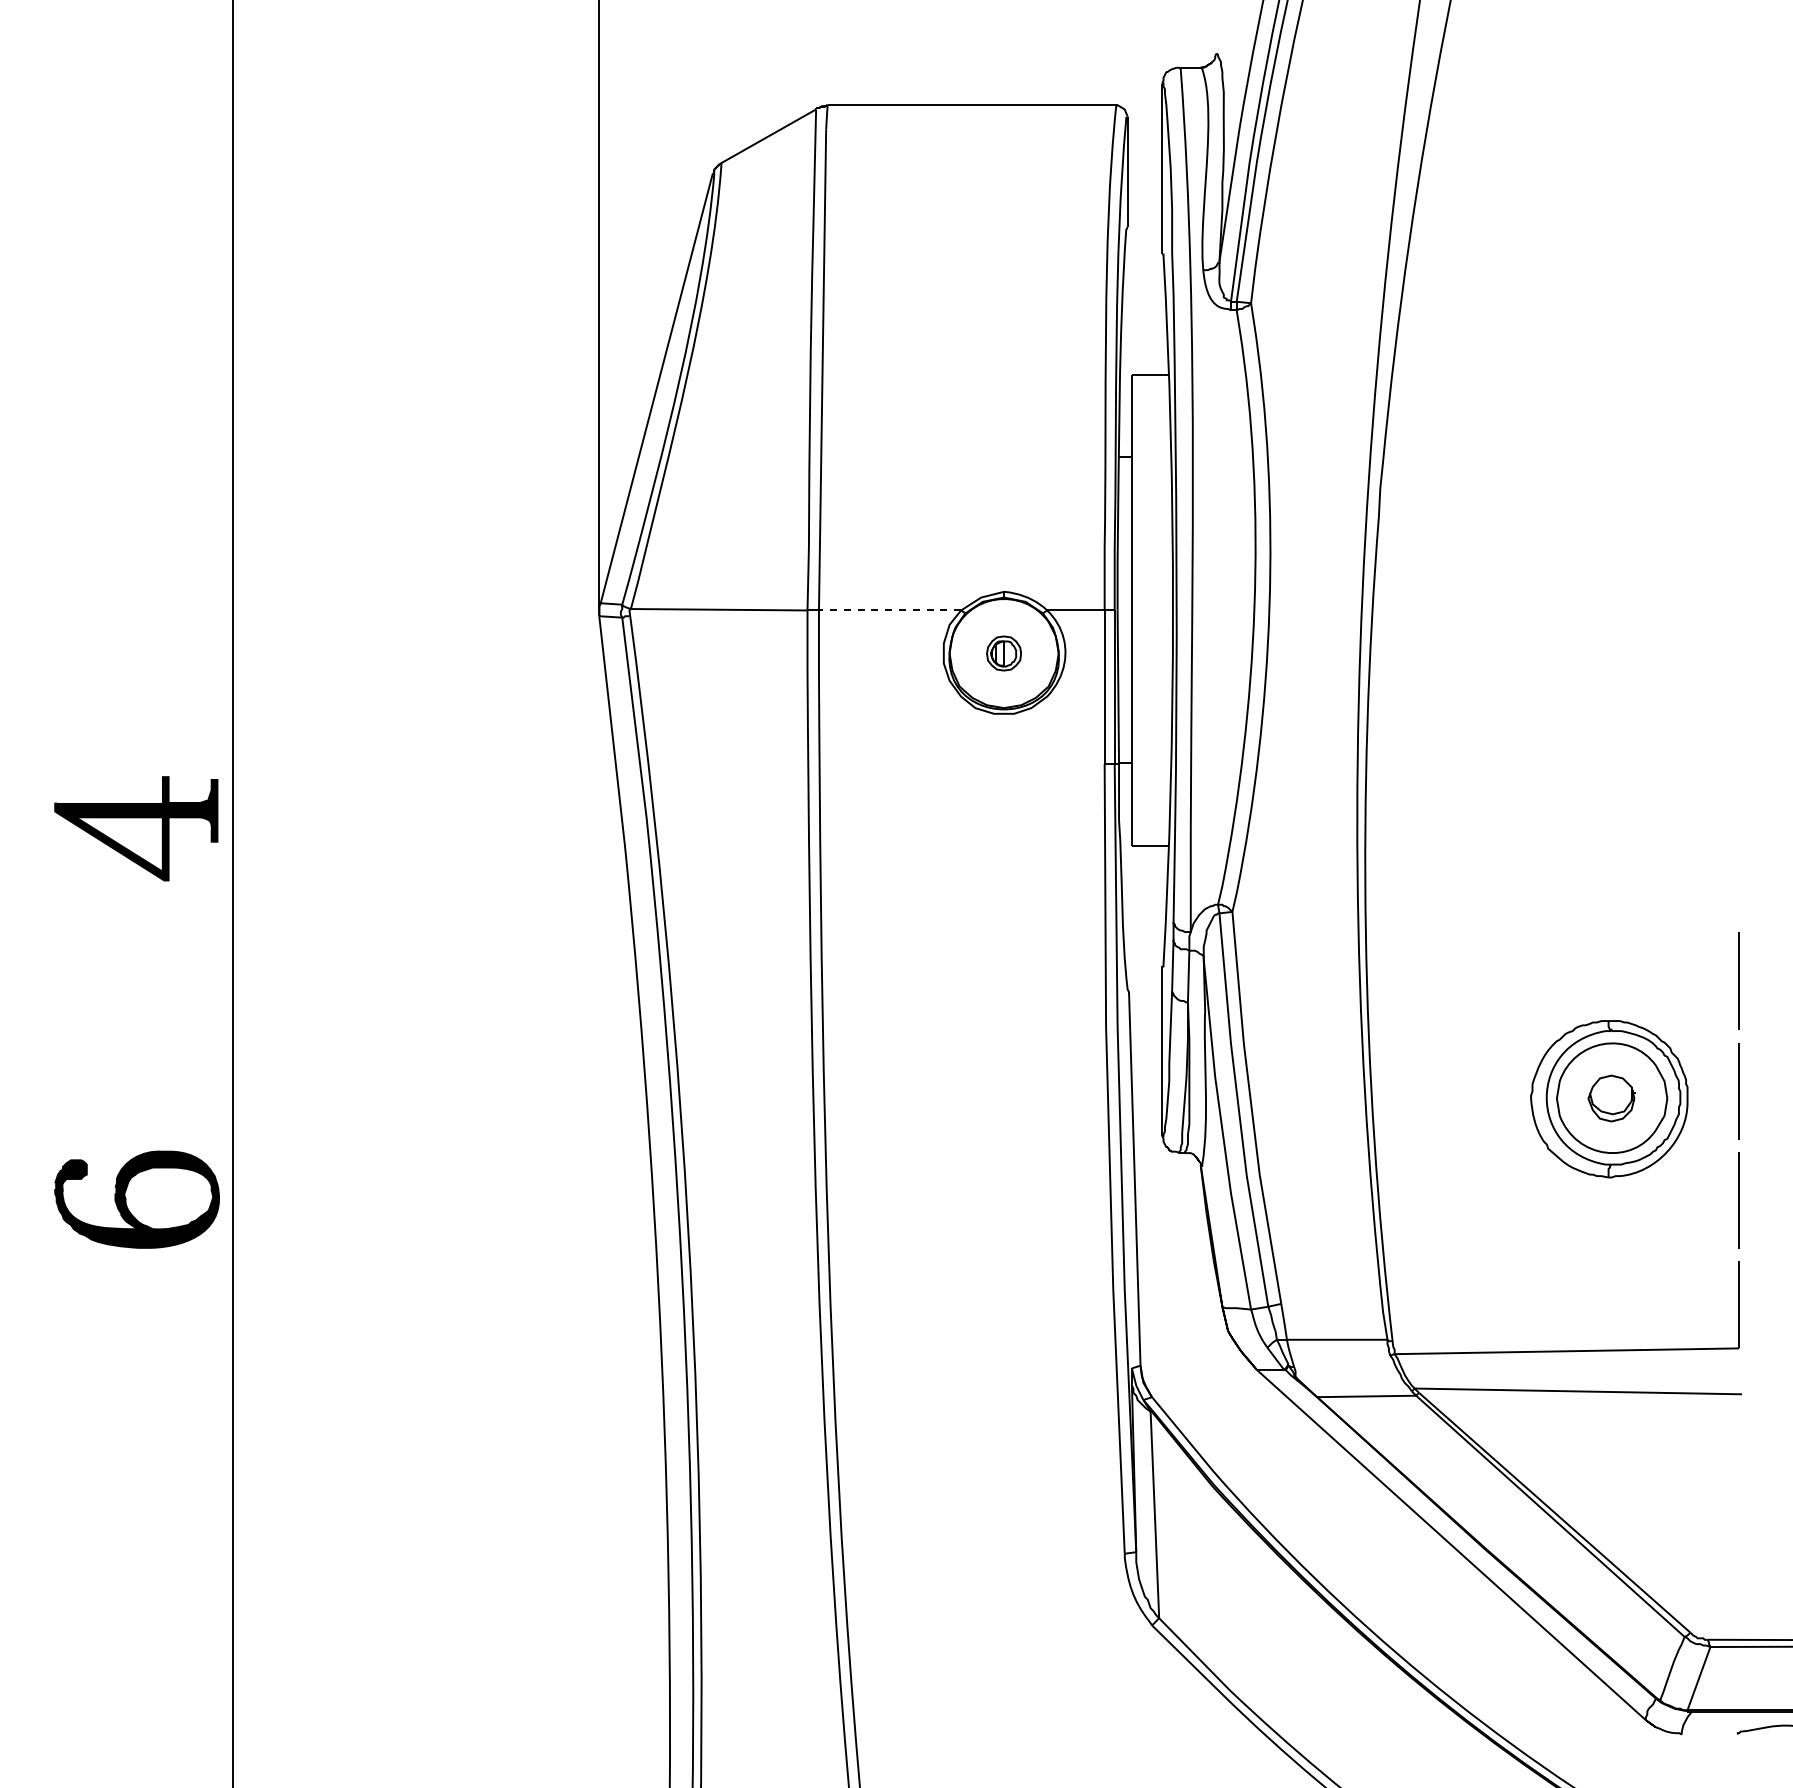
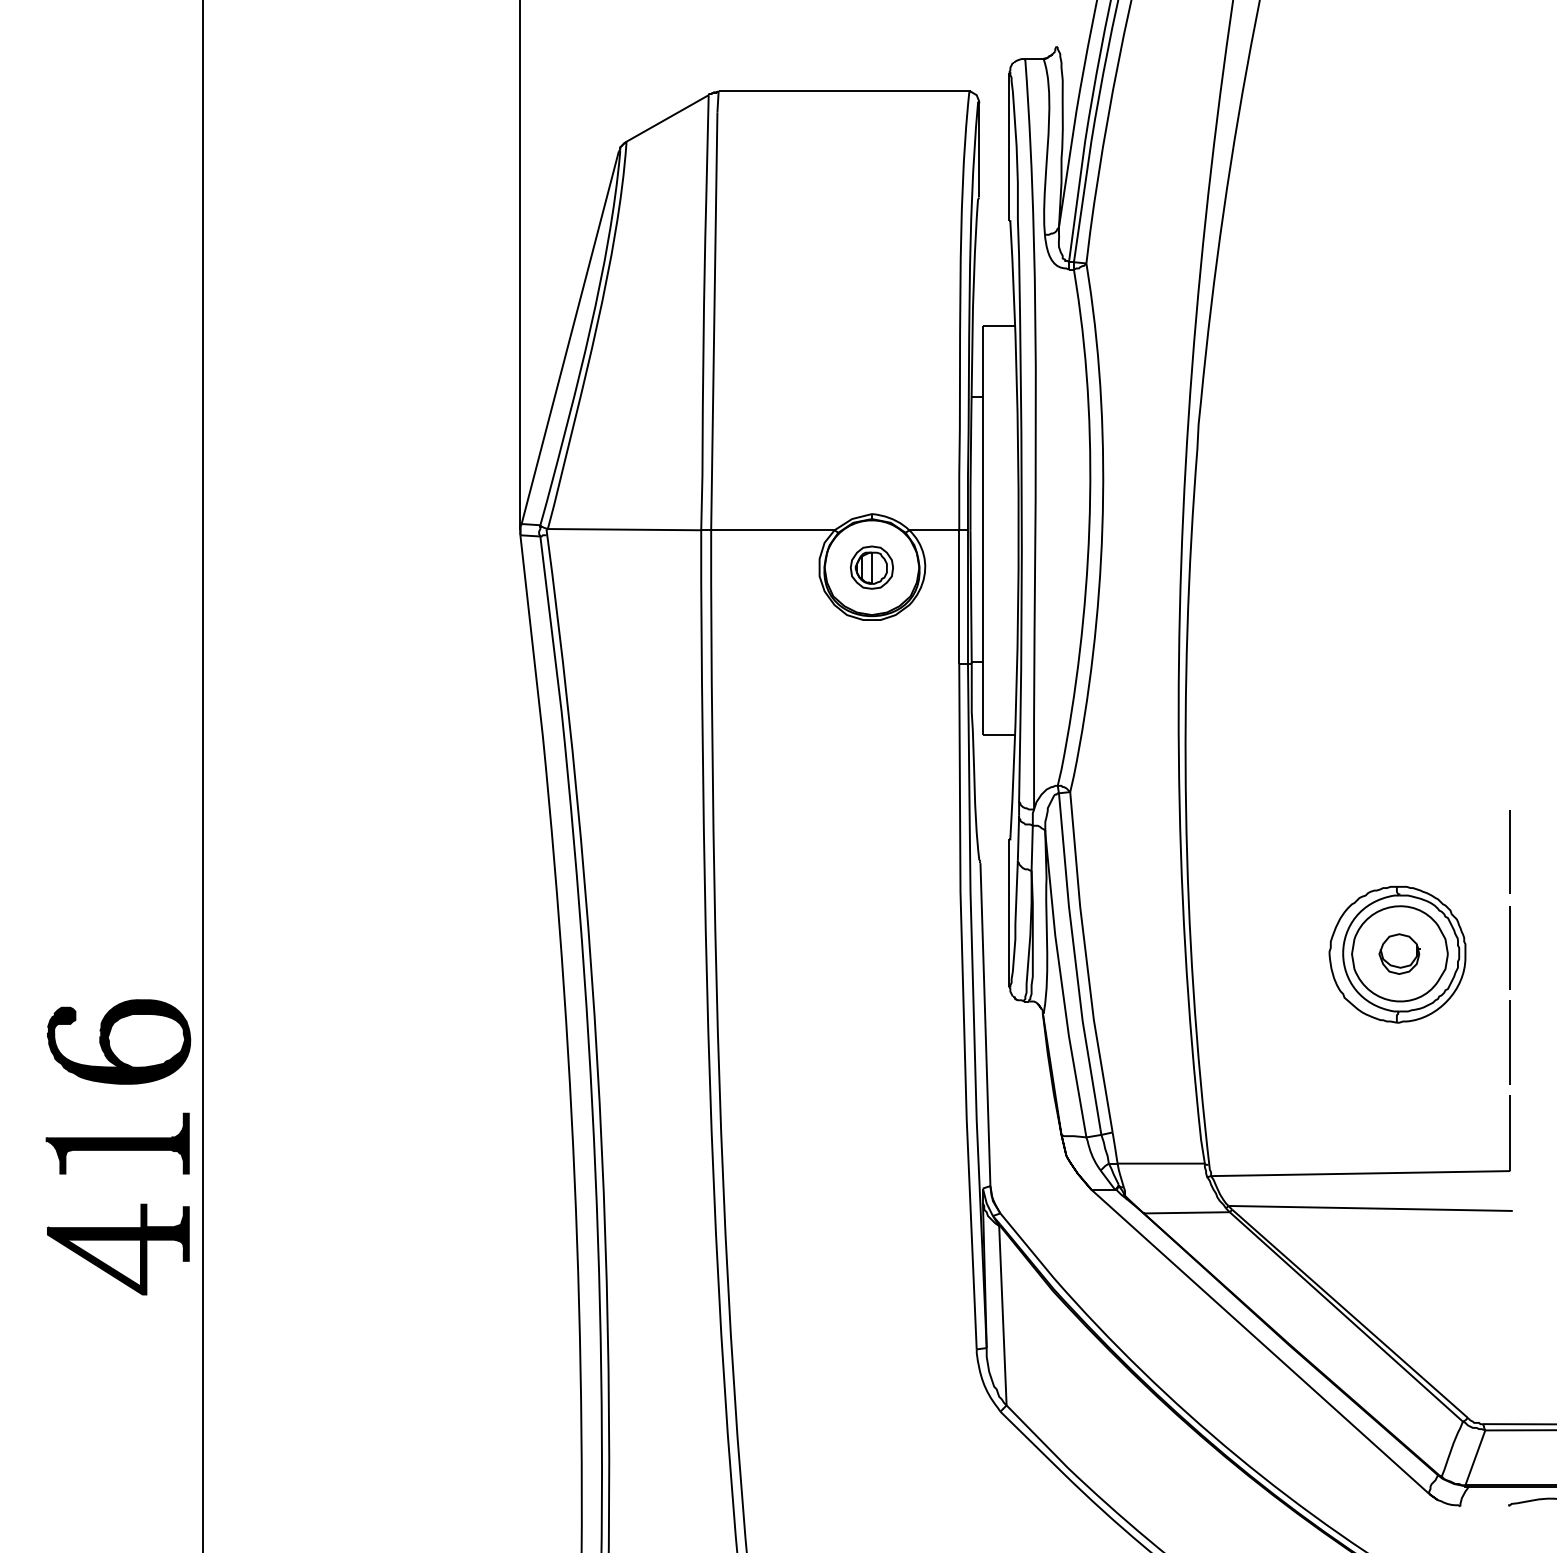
line: (889, 610) -> (772, 530), dashed -> solid
part: (1003, 653) -> (871, 567), size x1.43
part: (136, 828) -> (118, 1249), moved
part: (135, 1316) -> (117, 1143), added

